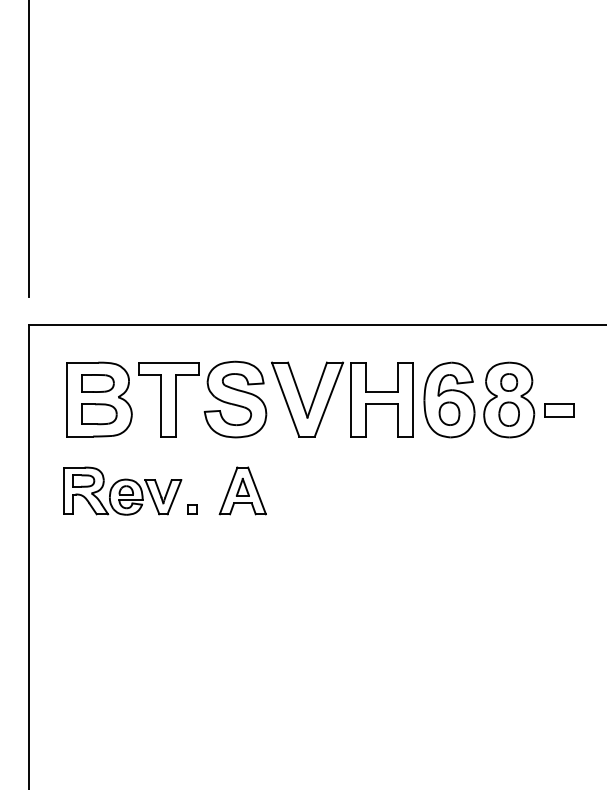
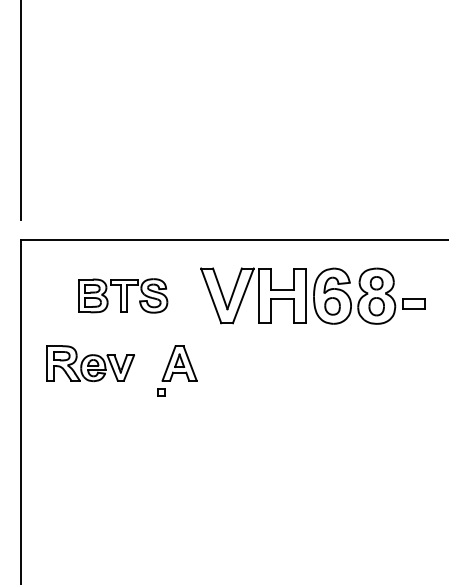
part: (165, 399) -> (122, 295), size x0.6
part: (192, 509) -> (161, 392), moved

